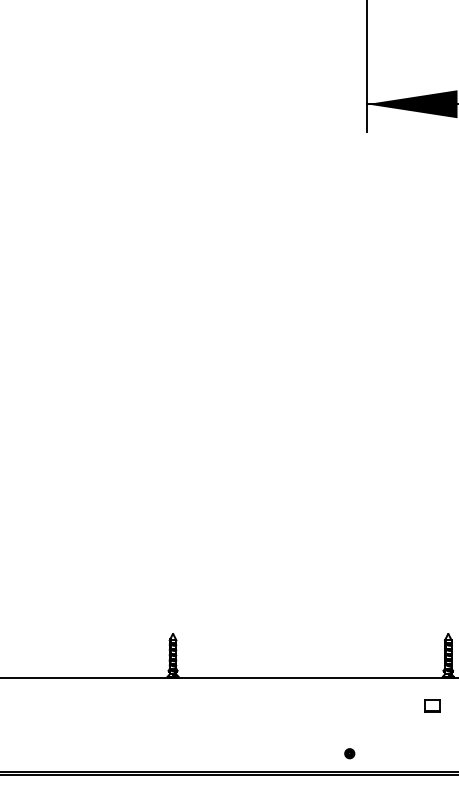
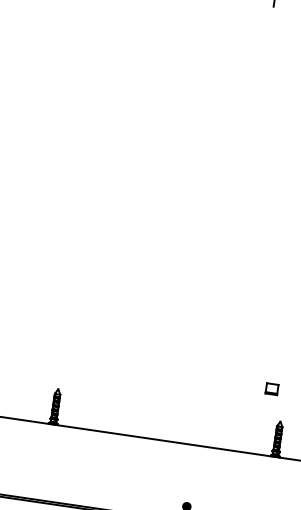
part: (432, 705) -> (272, 388), moved

